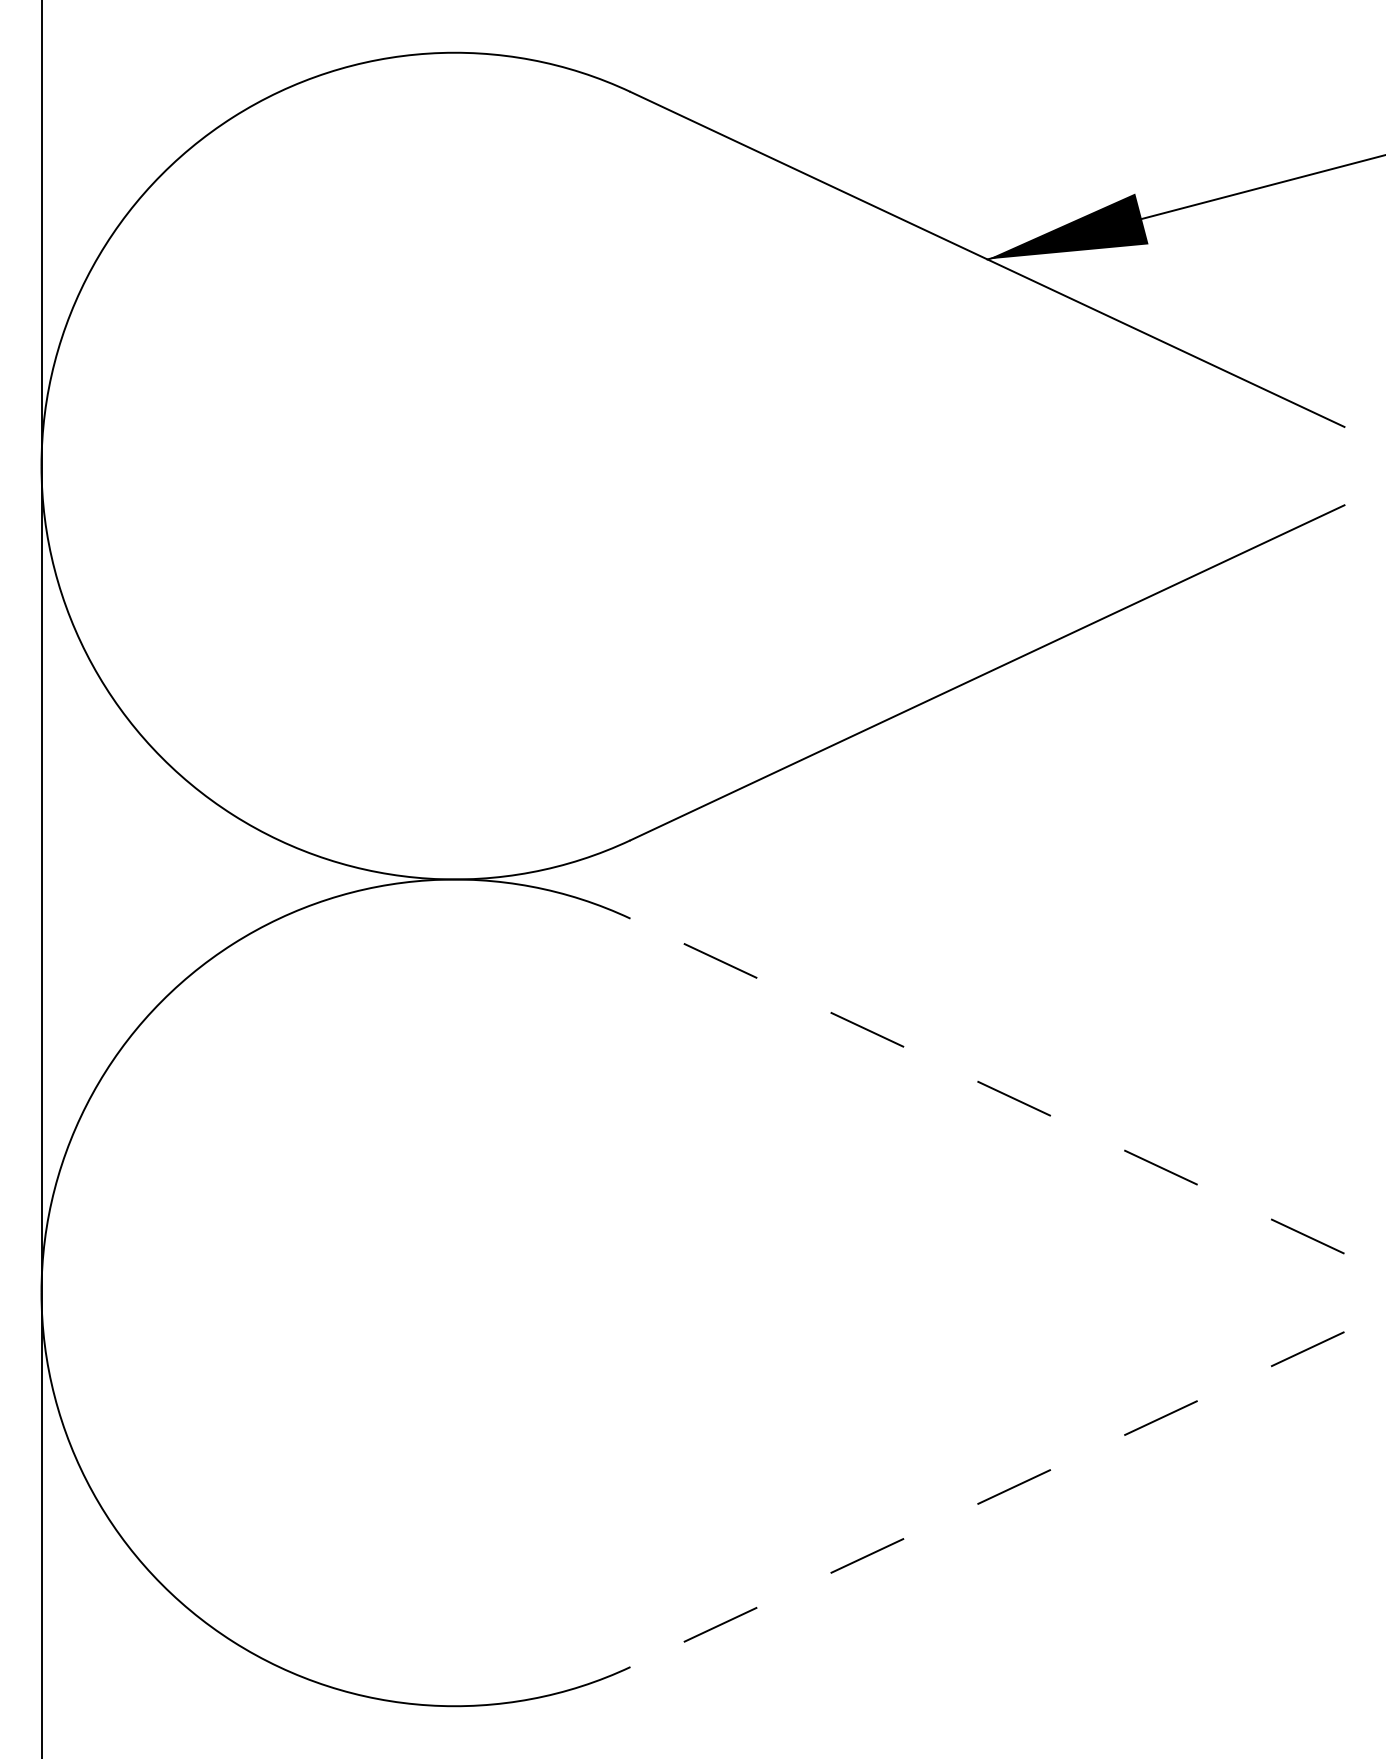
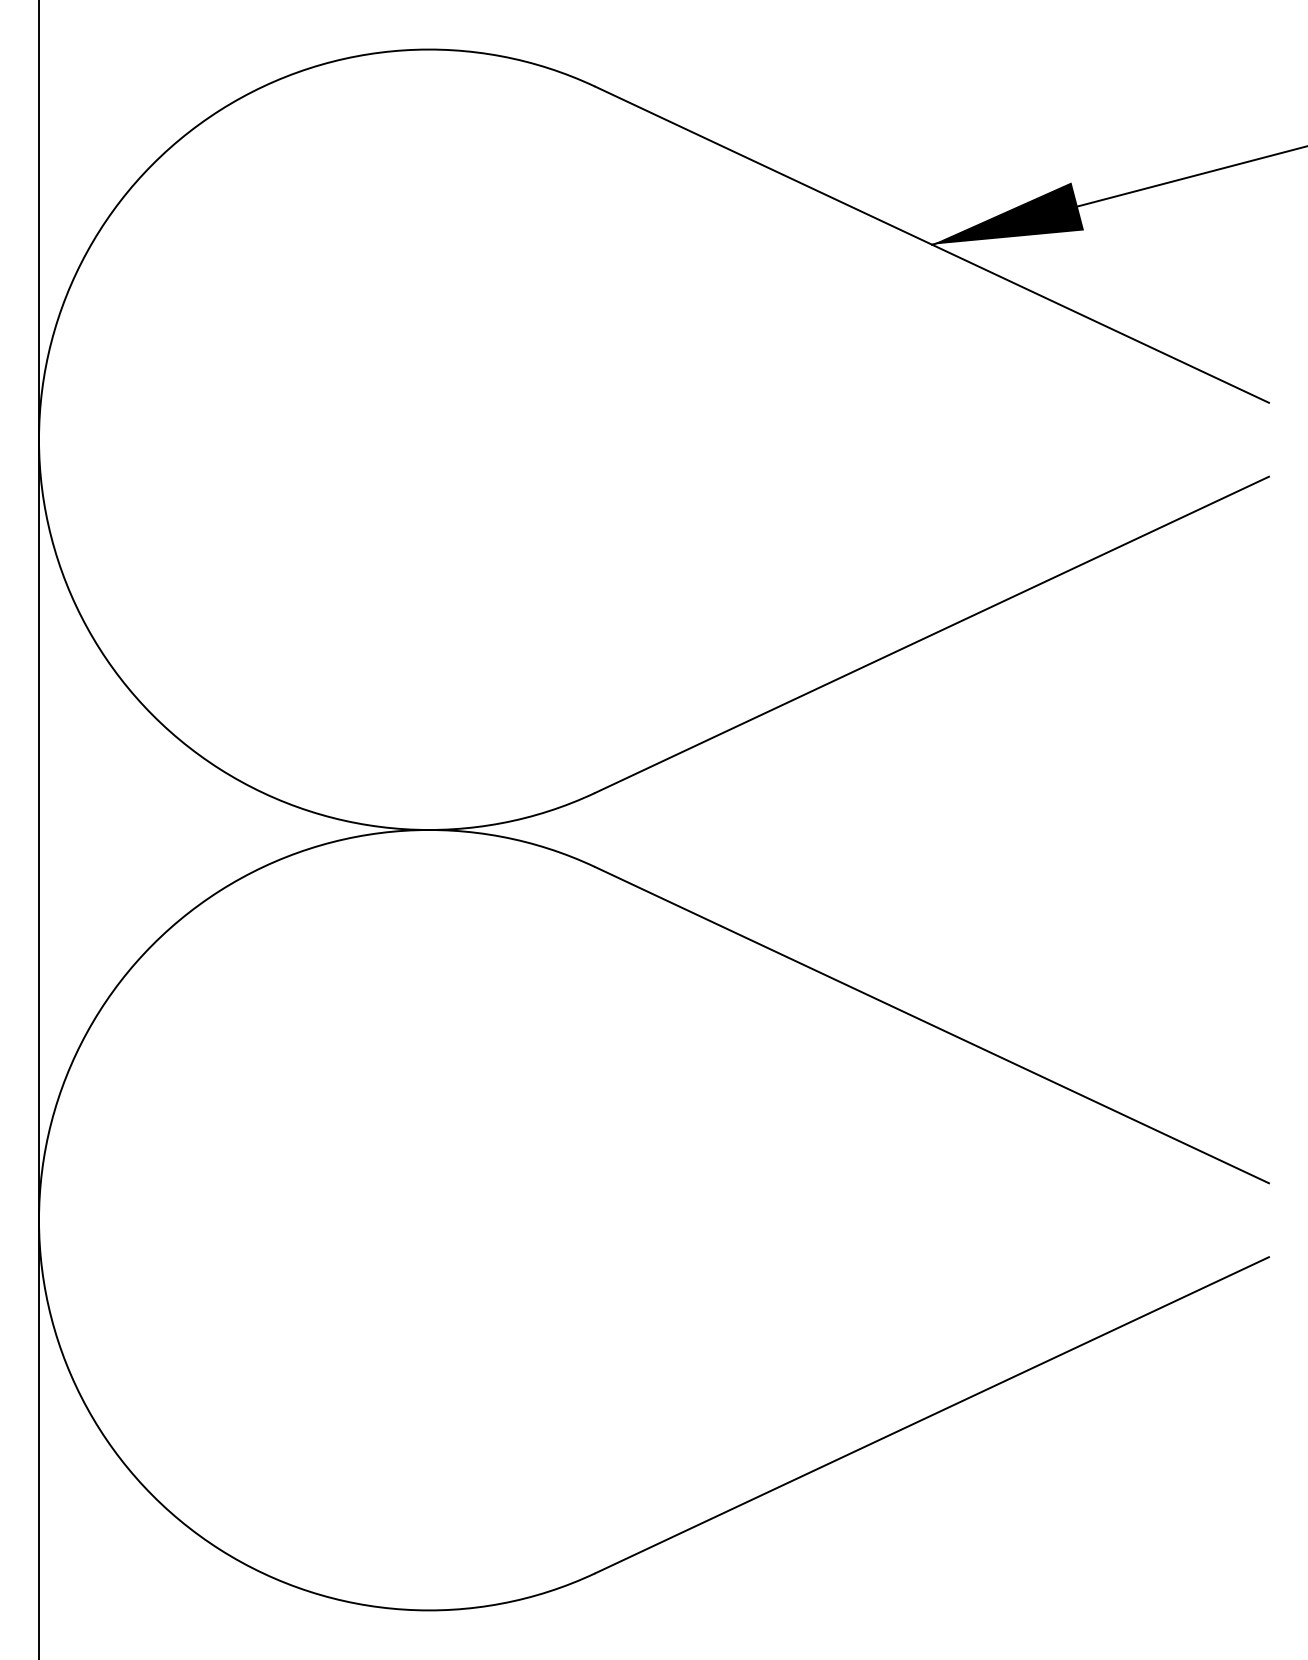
line: (987, 1085) -> (932, 1024), dashed -> solid
line: (987, 1499) -> (932, 1415), dashed -> solid

